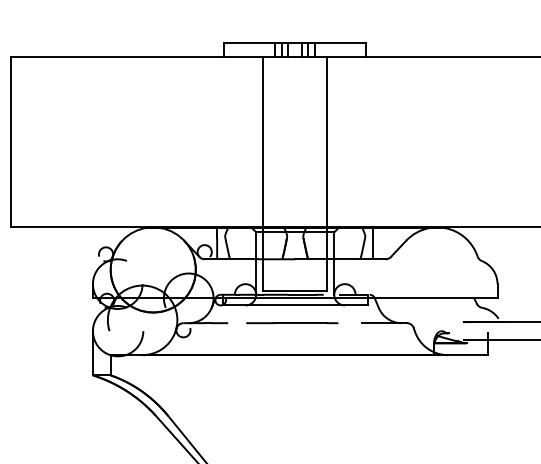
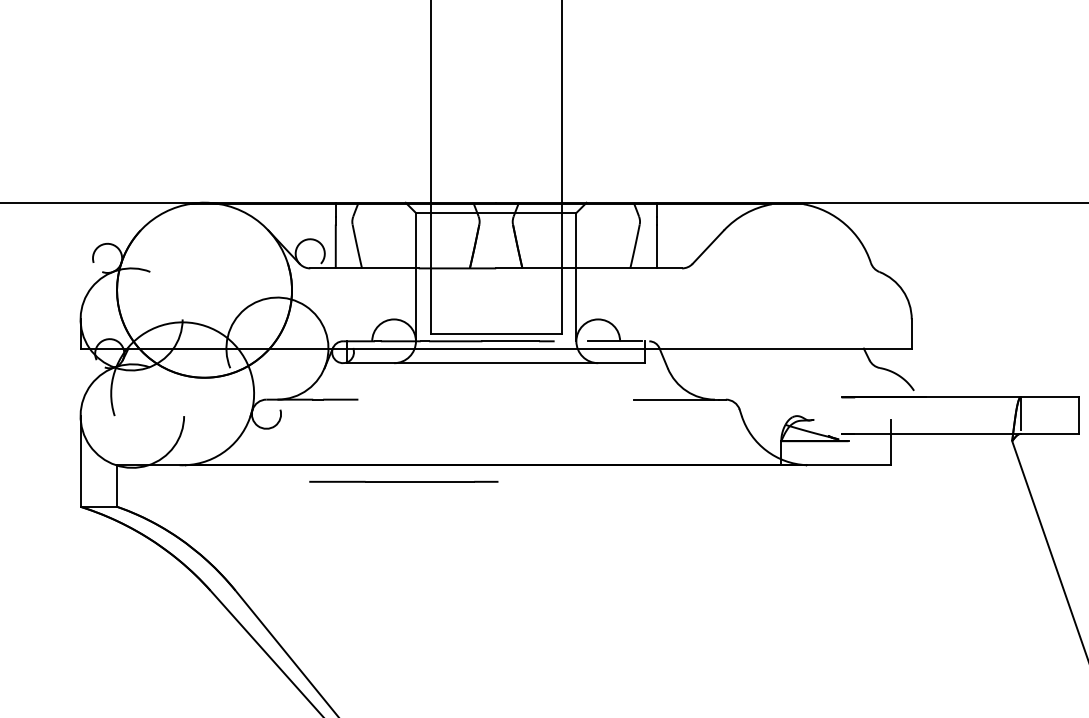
line: (292, 323) -> (404, 482), moved

